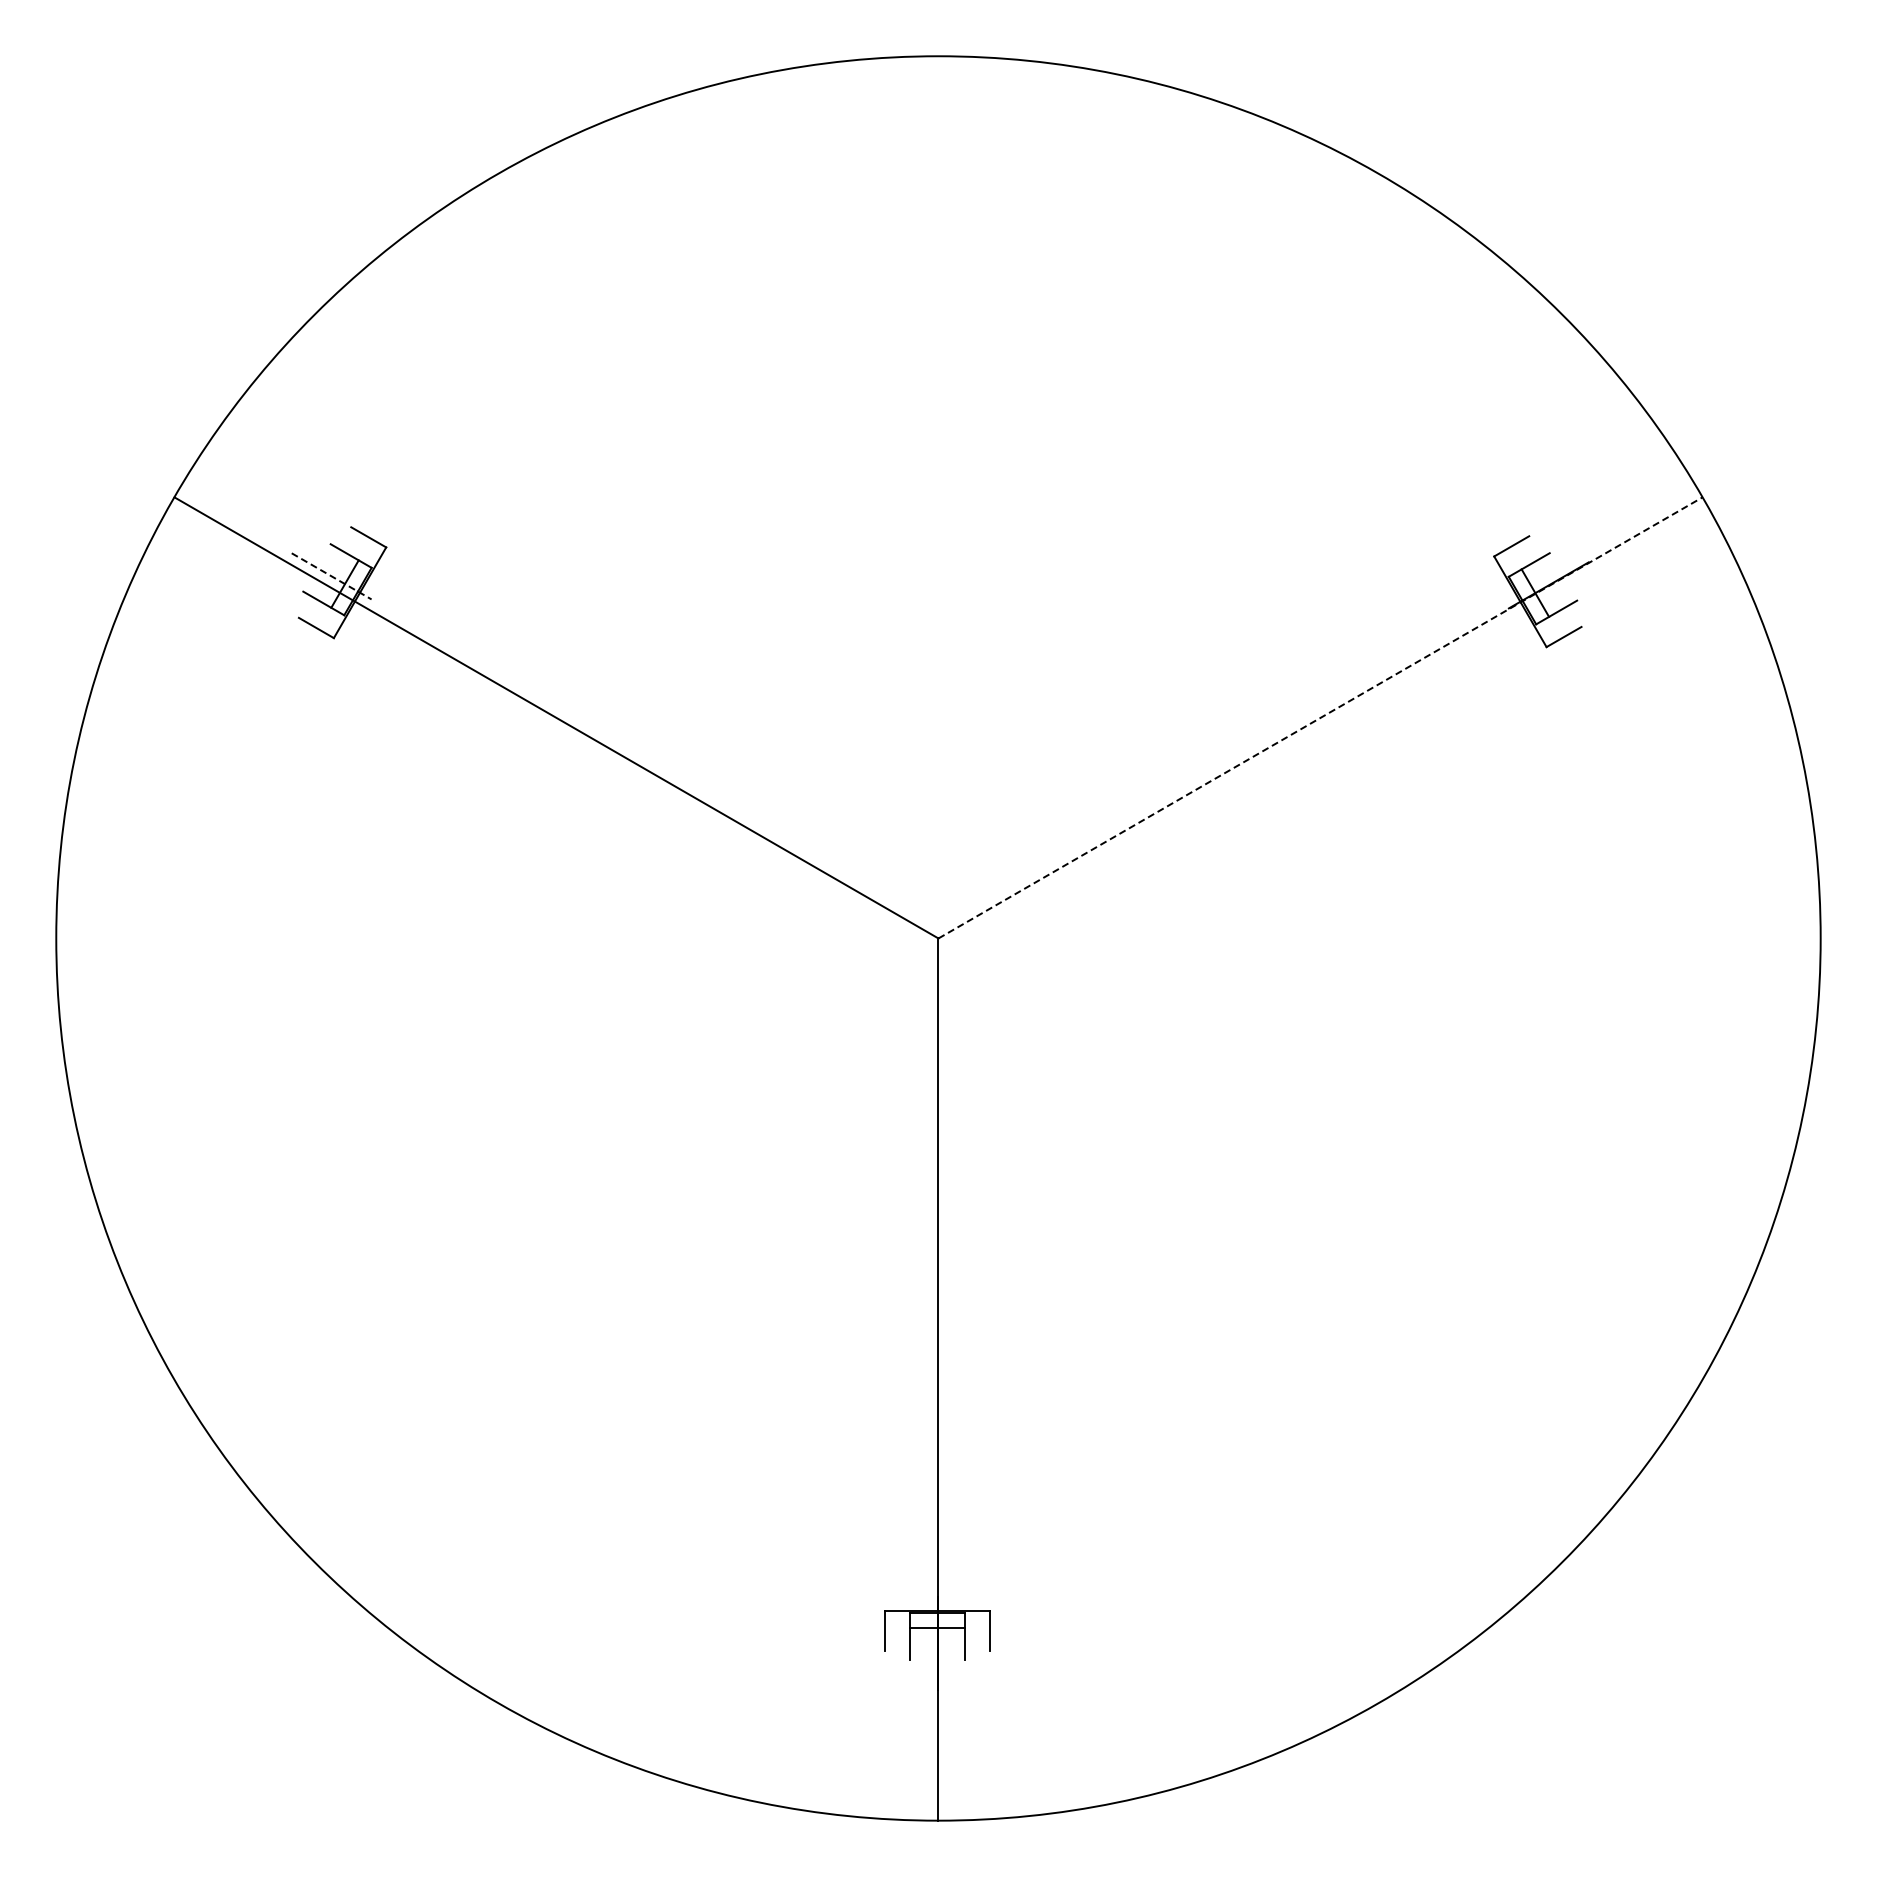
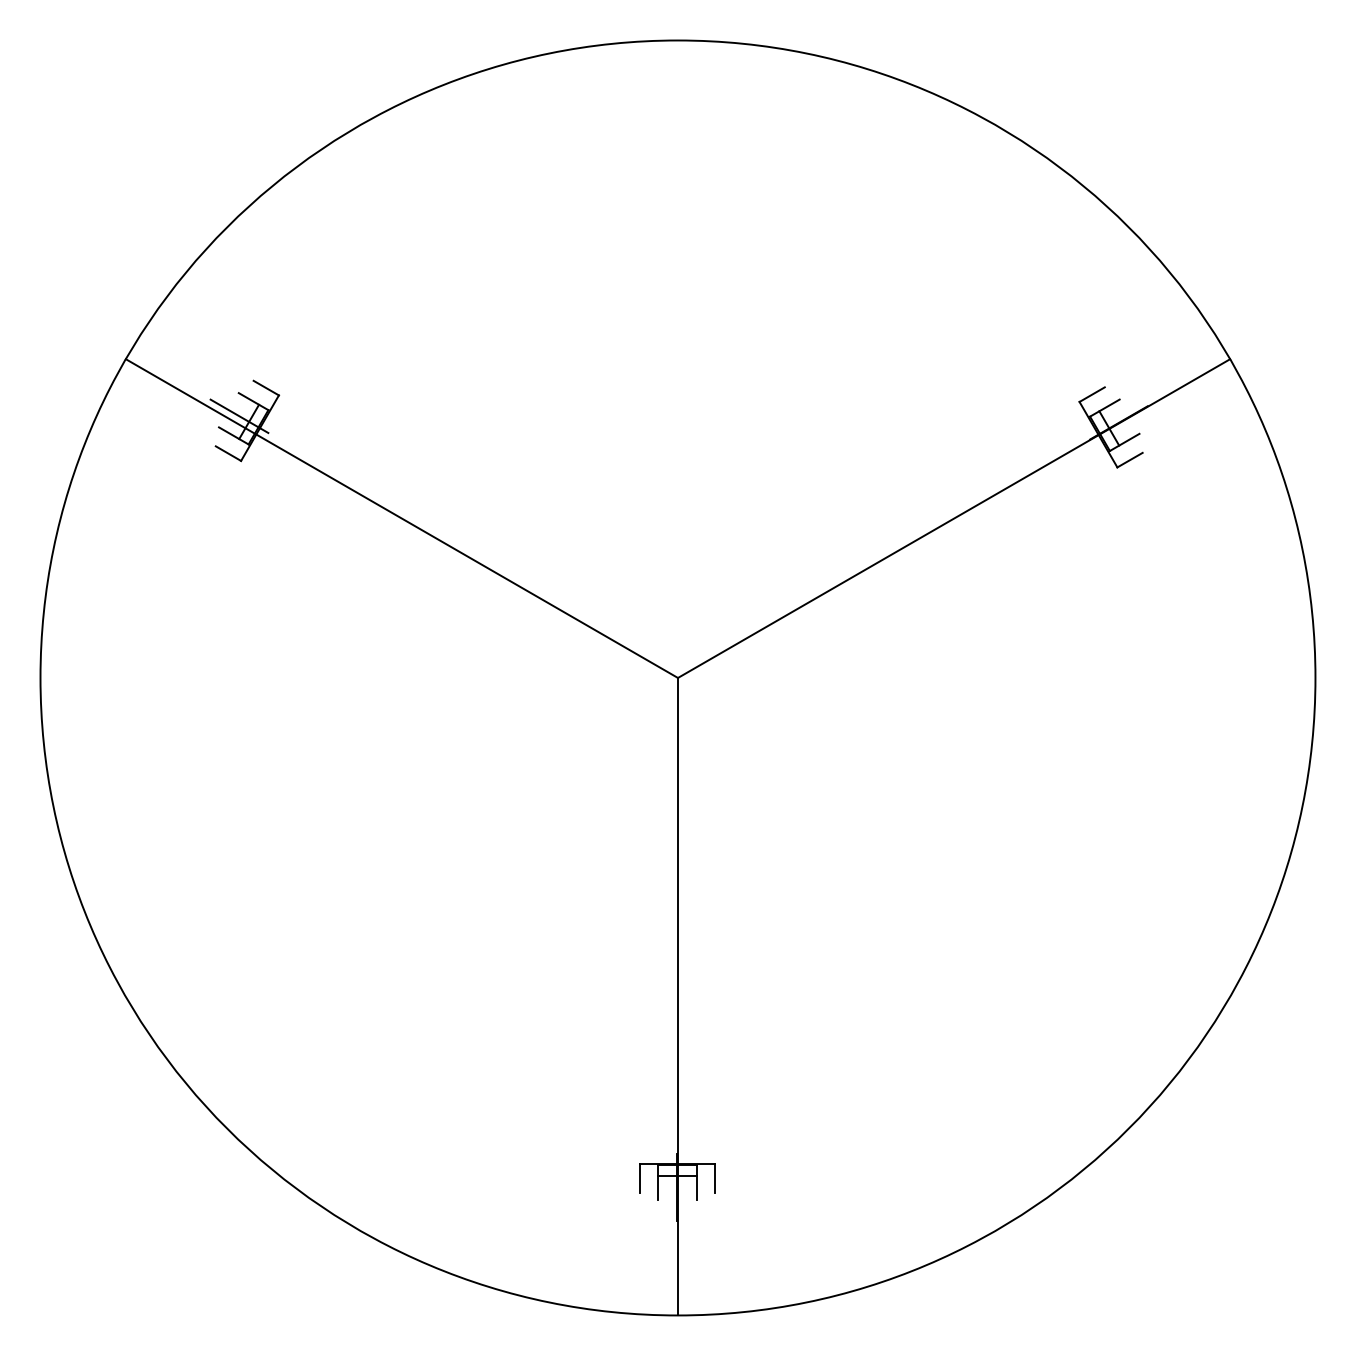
line: (332, 576) -> (240, 416), dashed -> solid
line: (1320, 717) -> (954, 518), dashed -> solid

